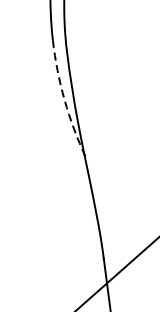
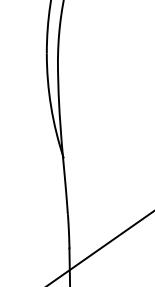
arc: (65, 99) -> (51, 106), dashed -> solid

